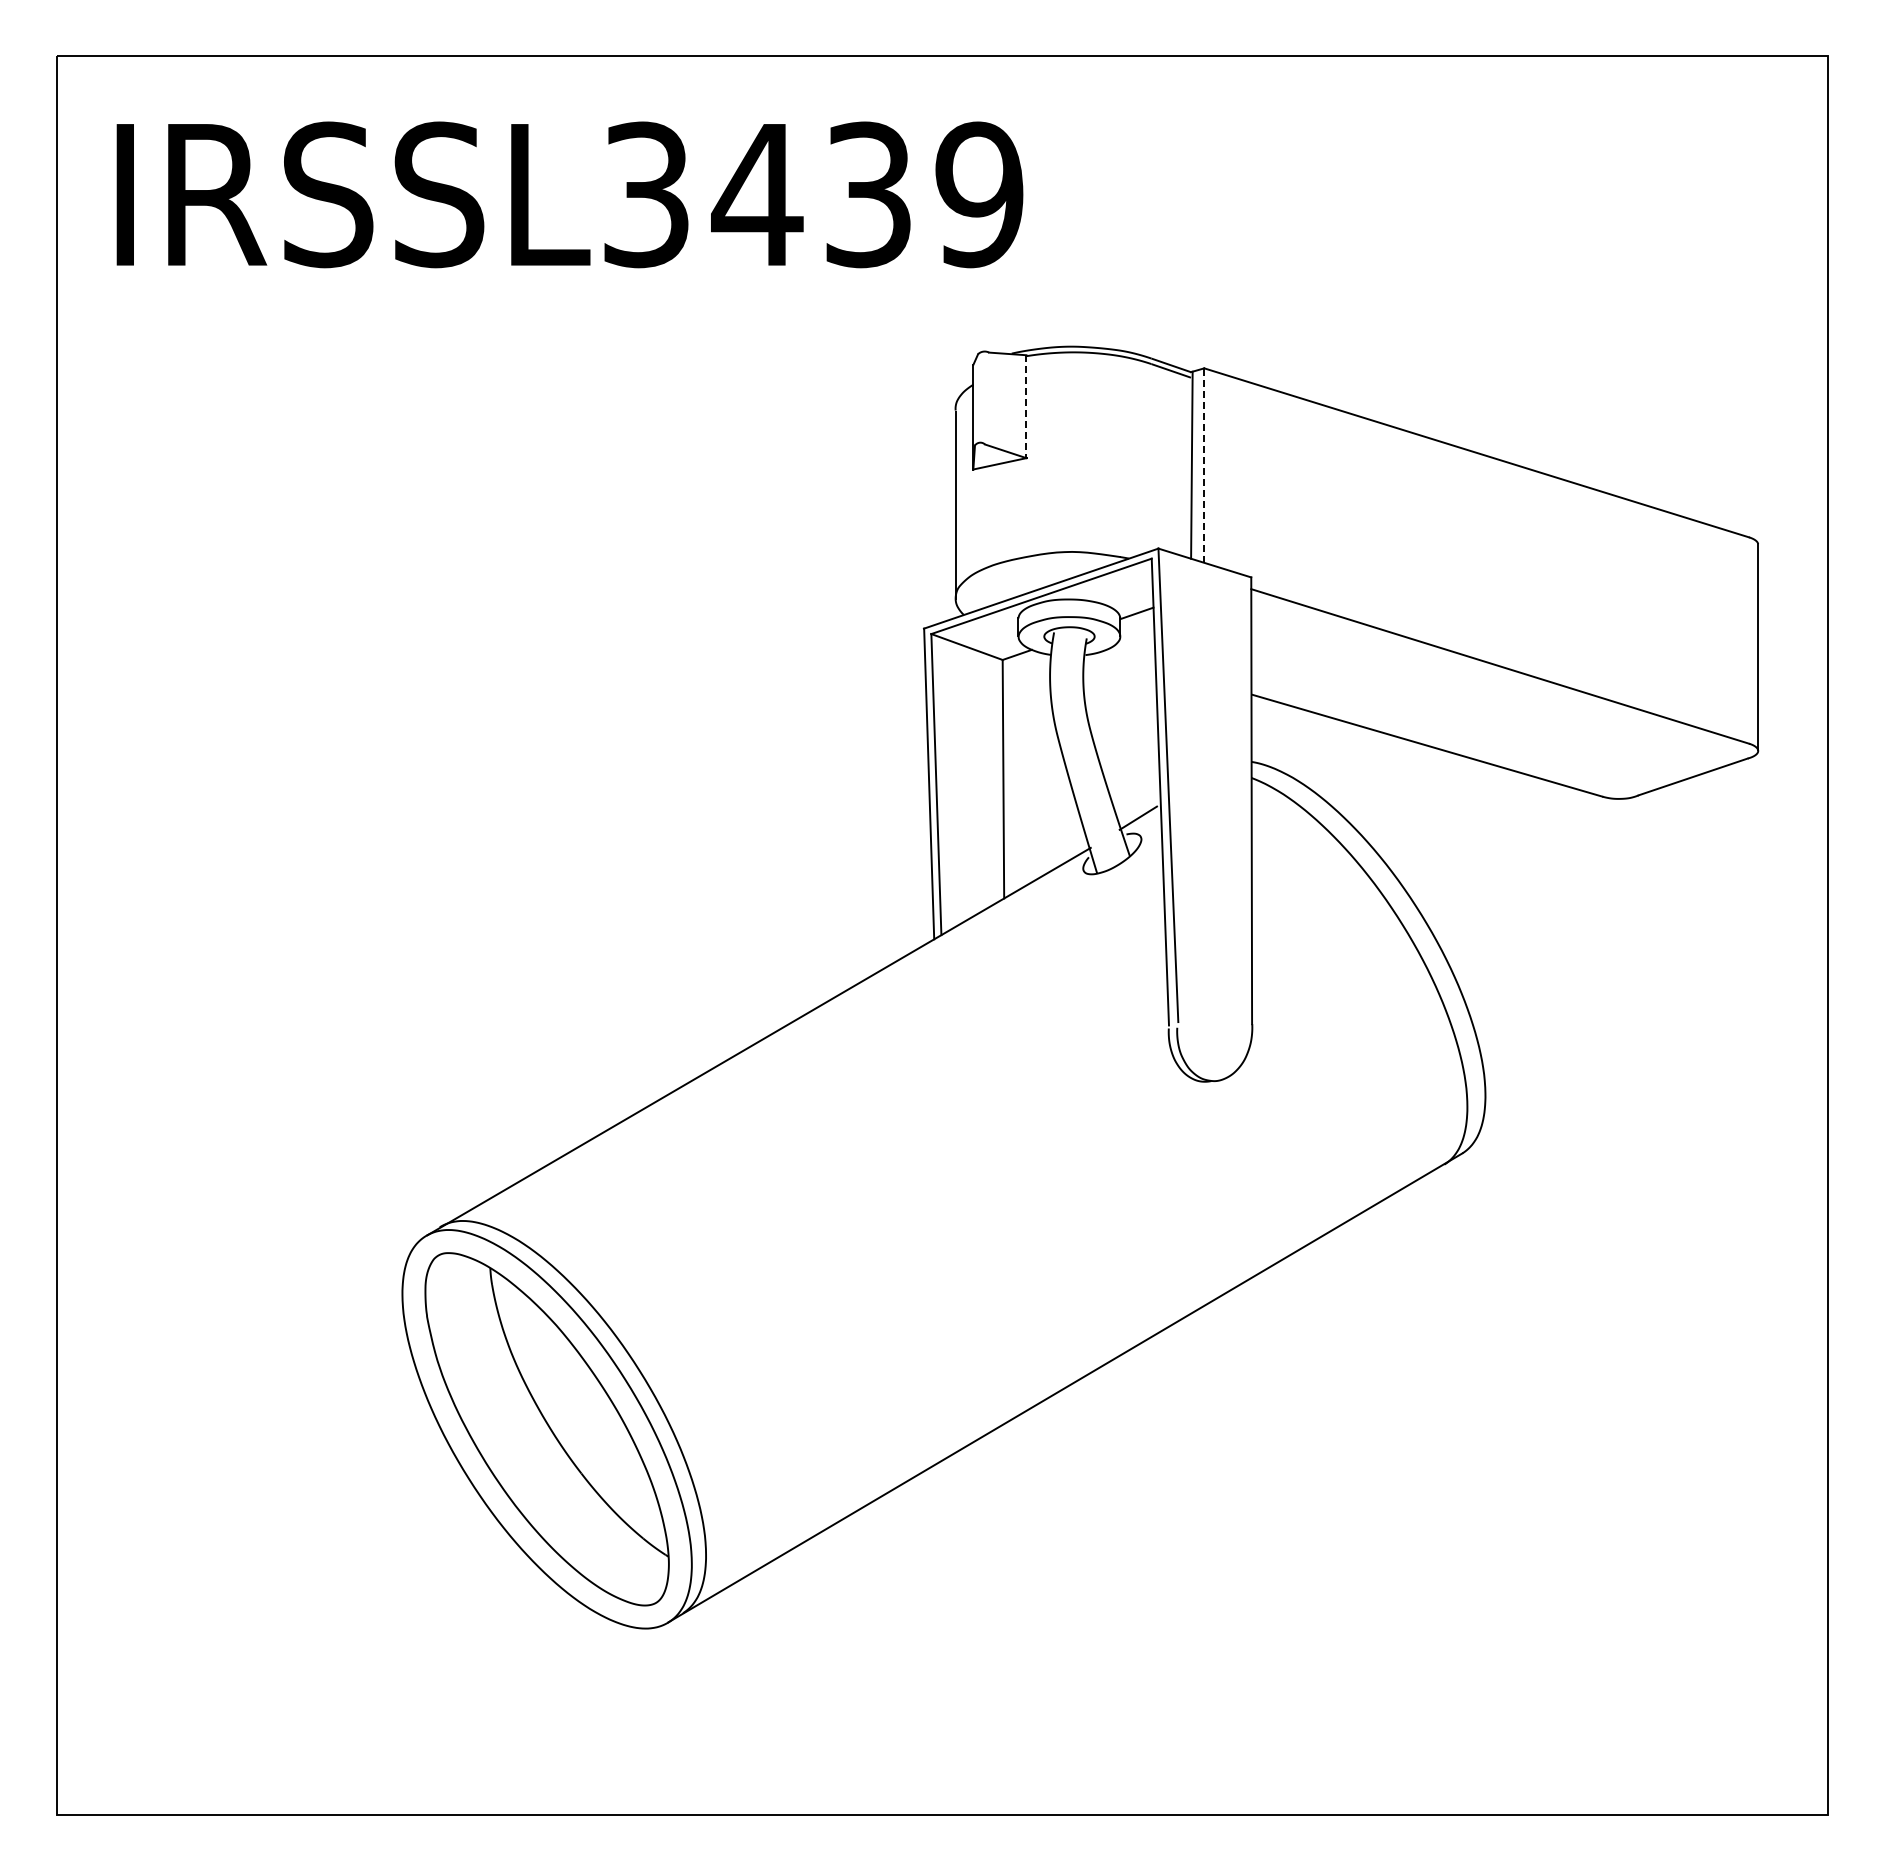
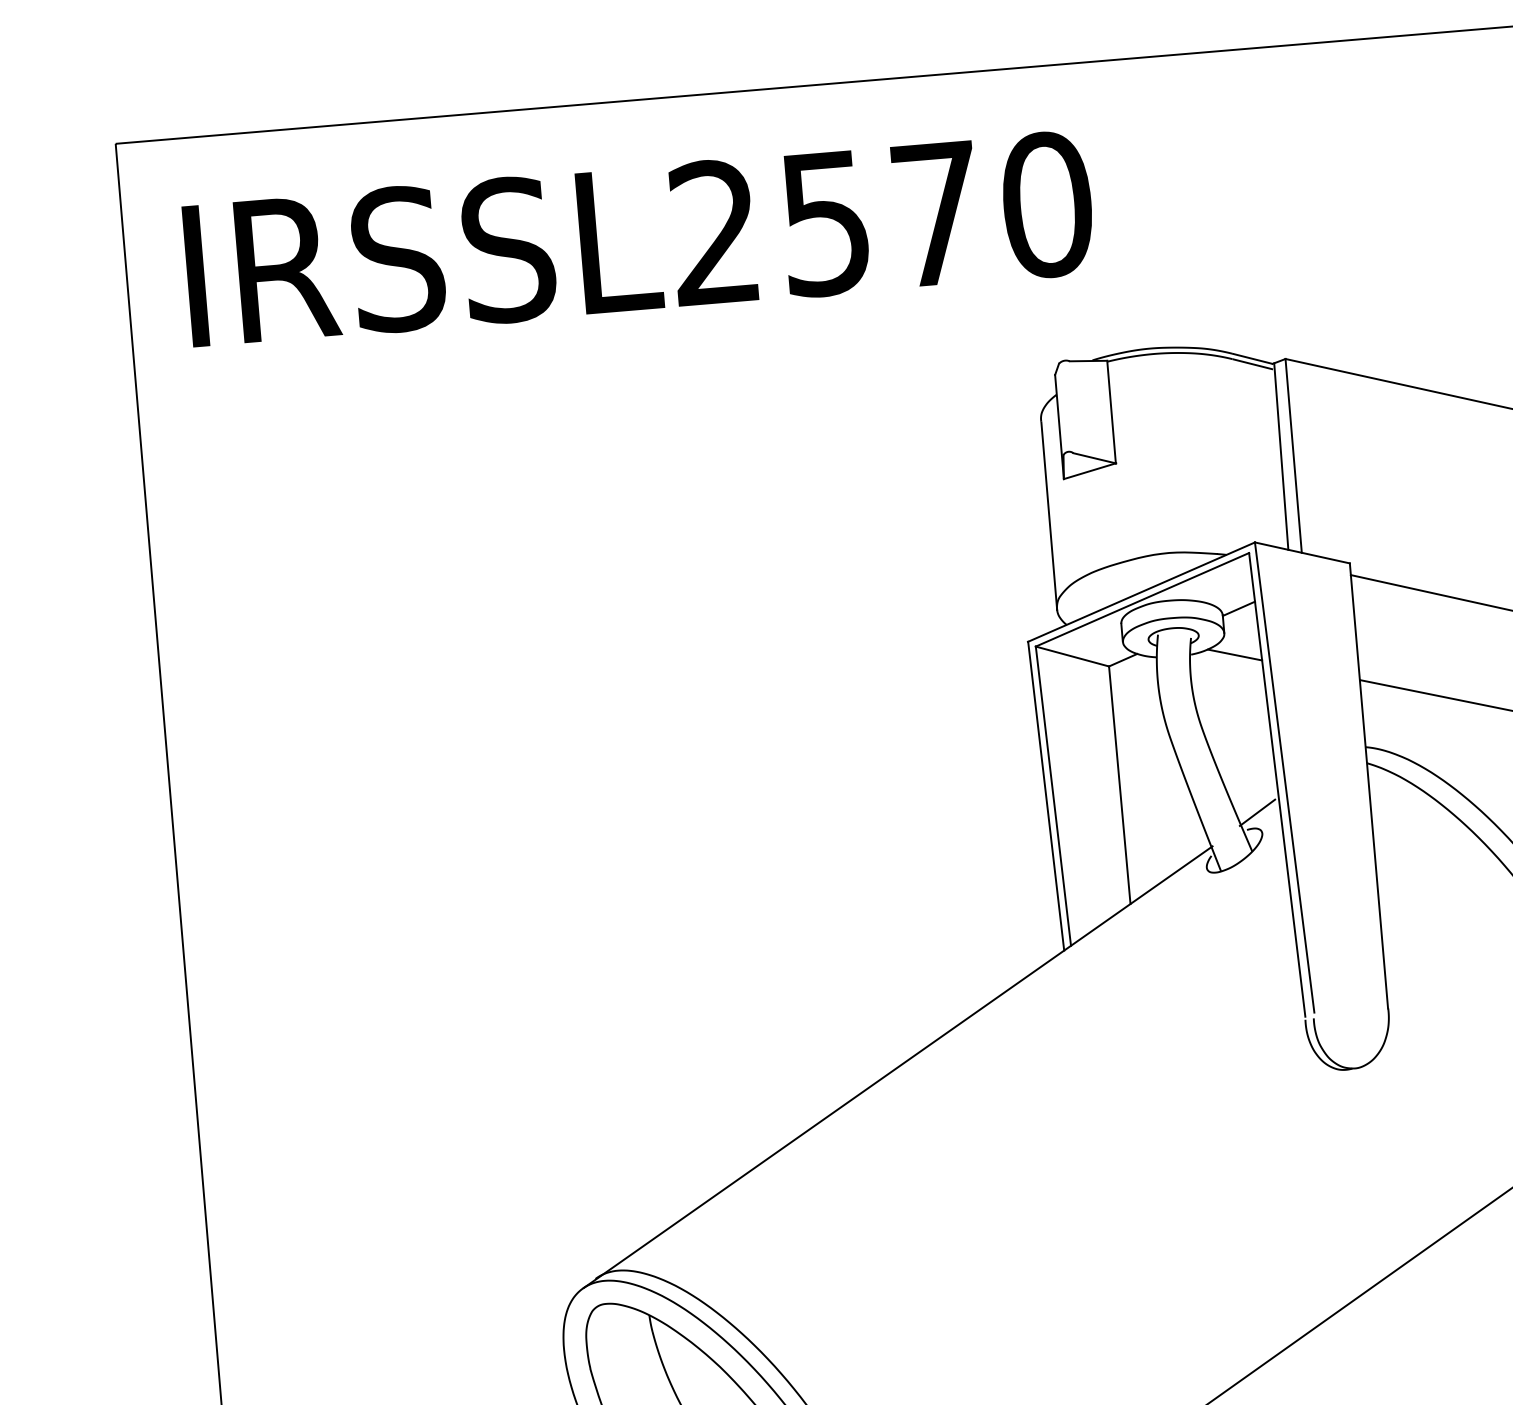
text: (813, 194) -> (881, 218), IRSSL3439 -> IRSSL2570
line: (1026, 407) -> (1111, 412), dashed -> solid
line: (1204, 465) -> (1293, 455), dashed -> solid
line: (1128, 658) -> (1234, 654), added

